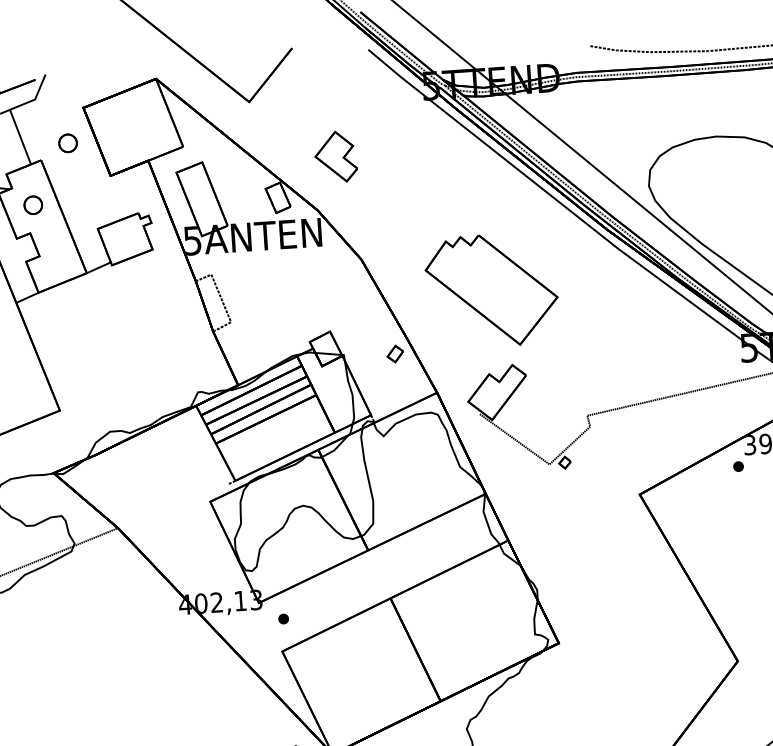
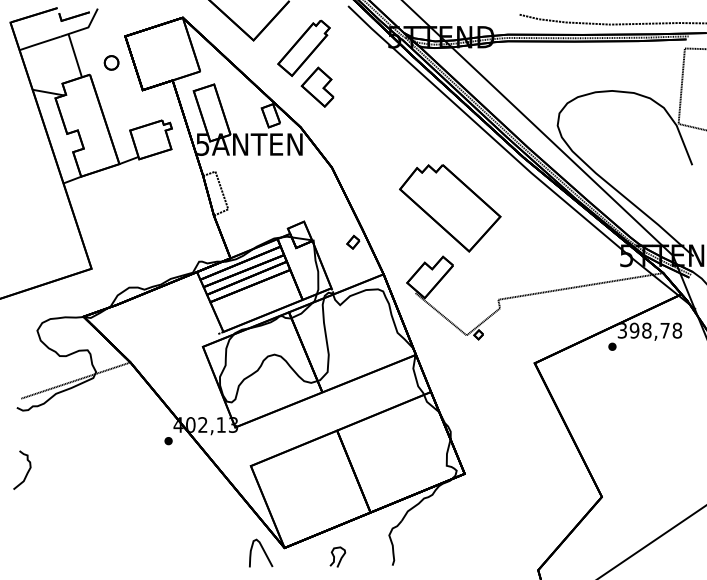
part: (314, 106) -> (303, 47), added
part: (33, 204) -> (81, 108), removed
part: (492, 290) -> (450, 208), moved
part: (283, 619) -> (168, 441), moved

